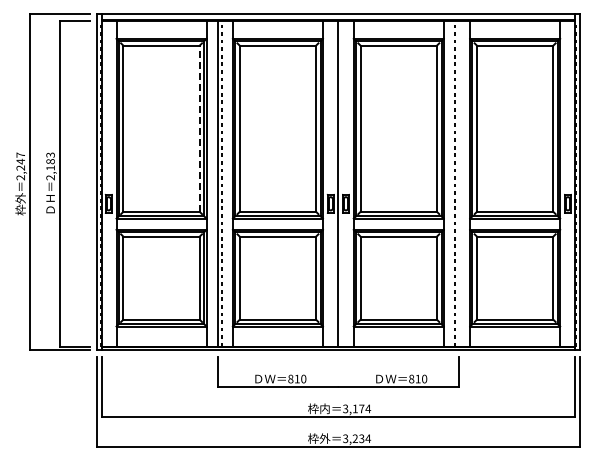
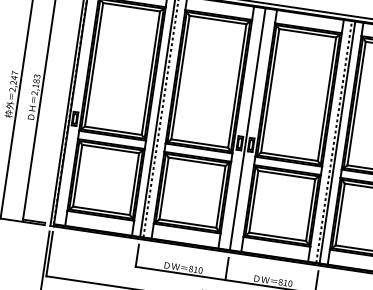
line: (199, 128) -> (150, 72), dashed -> solid
line: (459, 183) -> (337, 142), added
line: (338, 371) -> (227, 268), added

